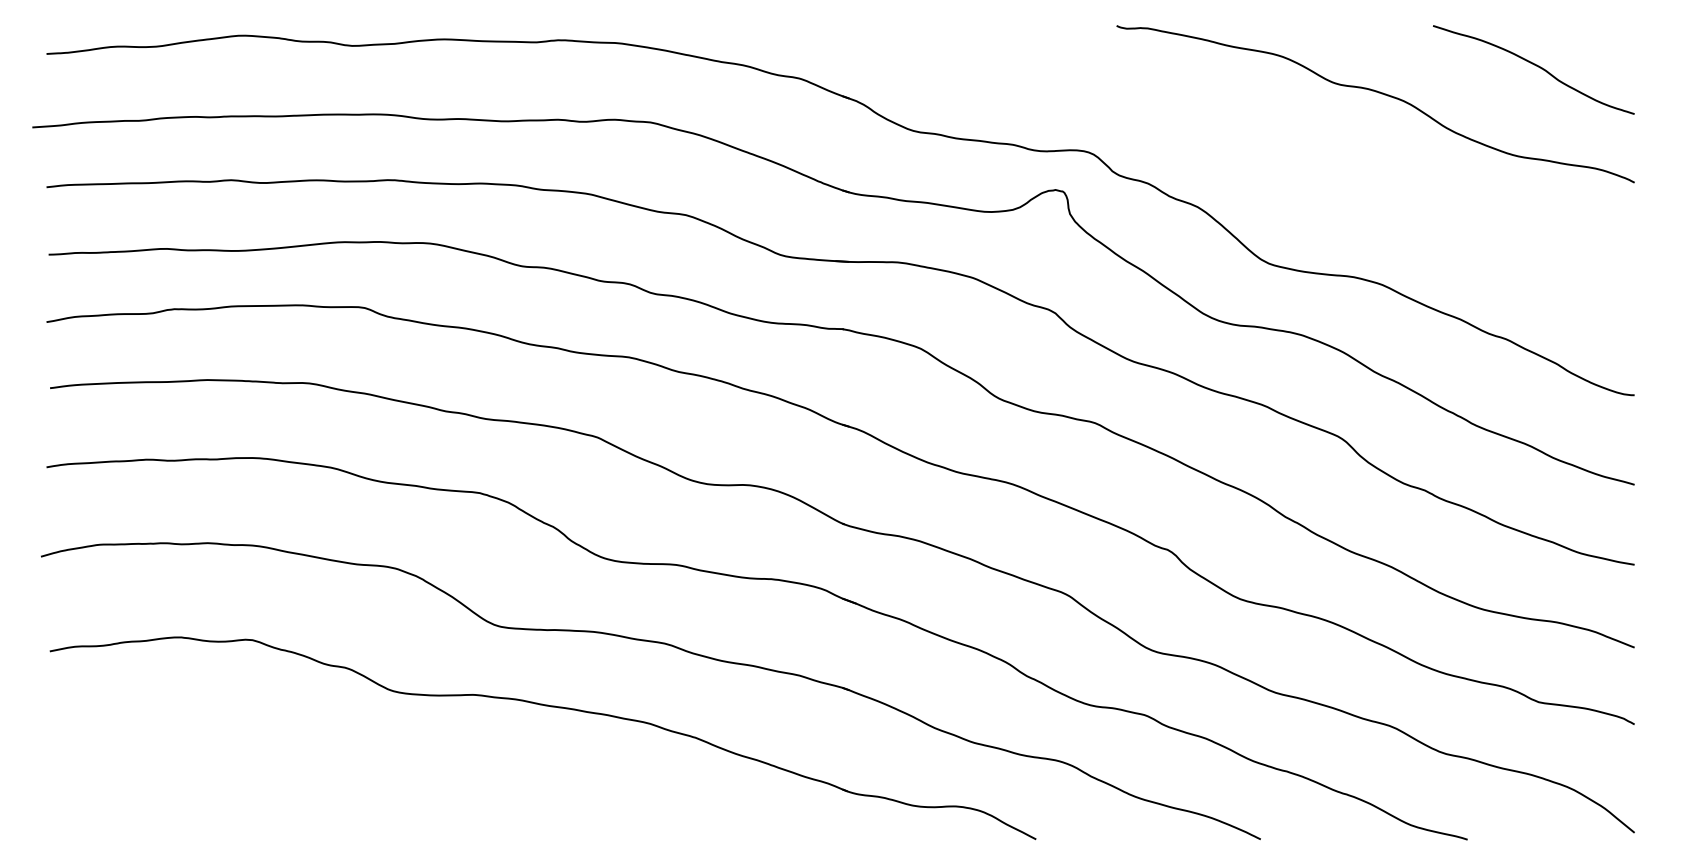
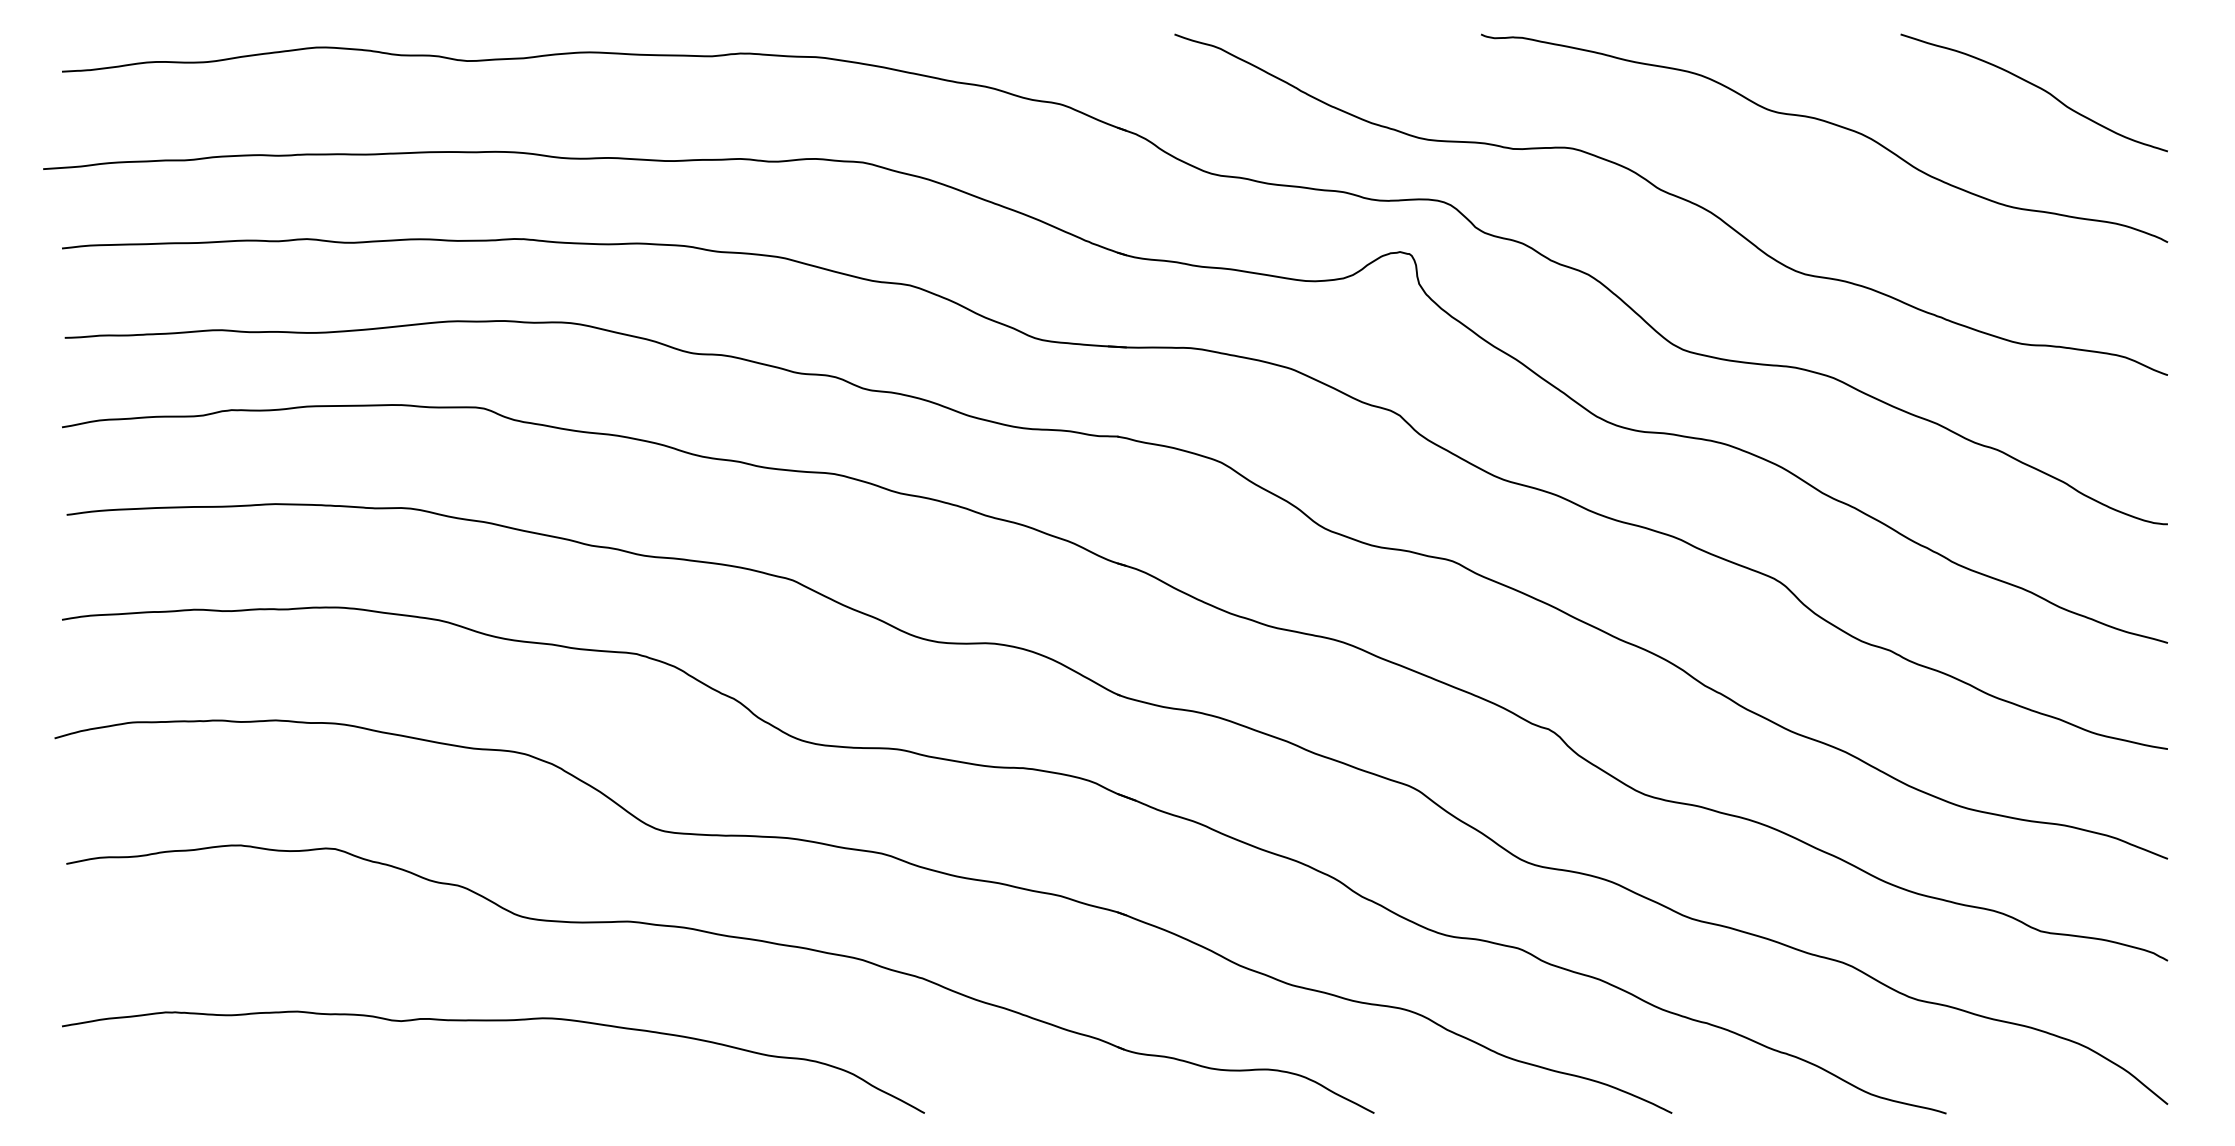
curve: (1261, 148) -> (1673, 196), added
curve: (371, 770) -> (493, 1021), added

